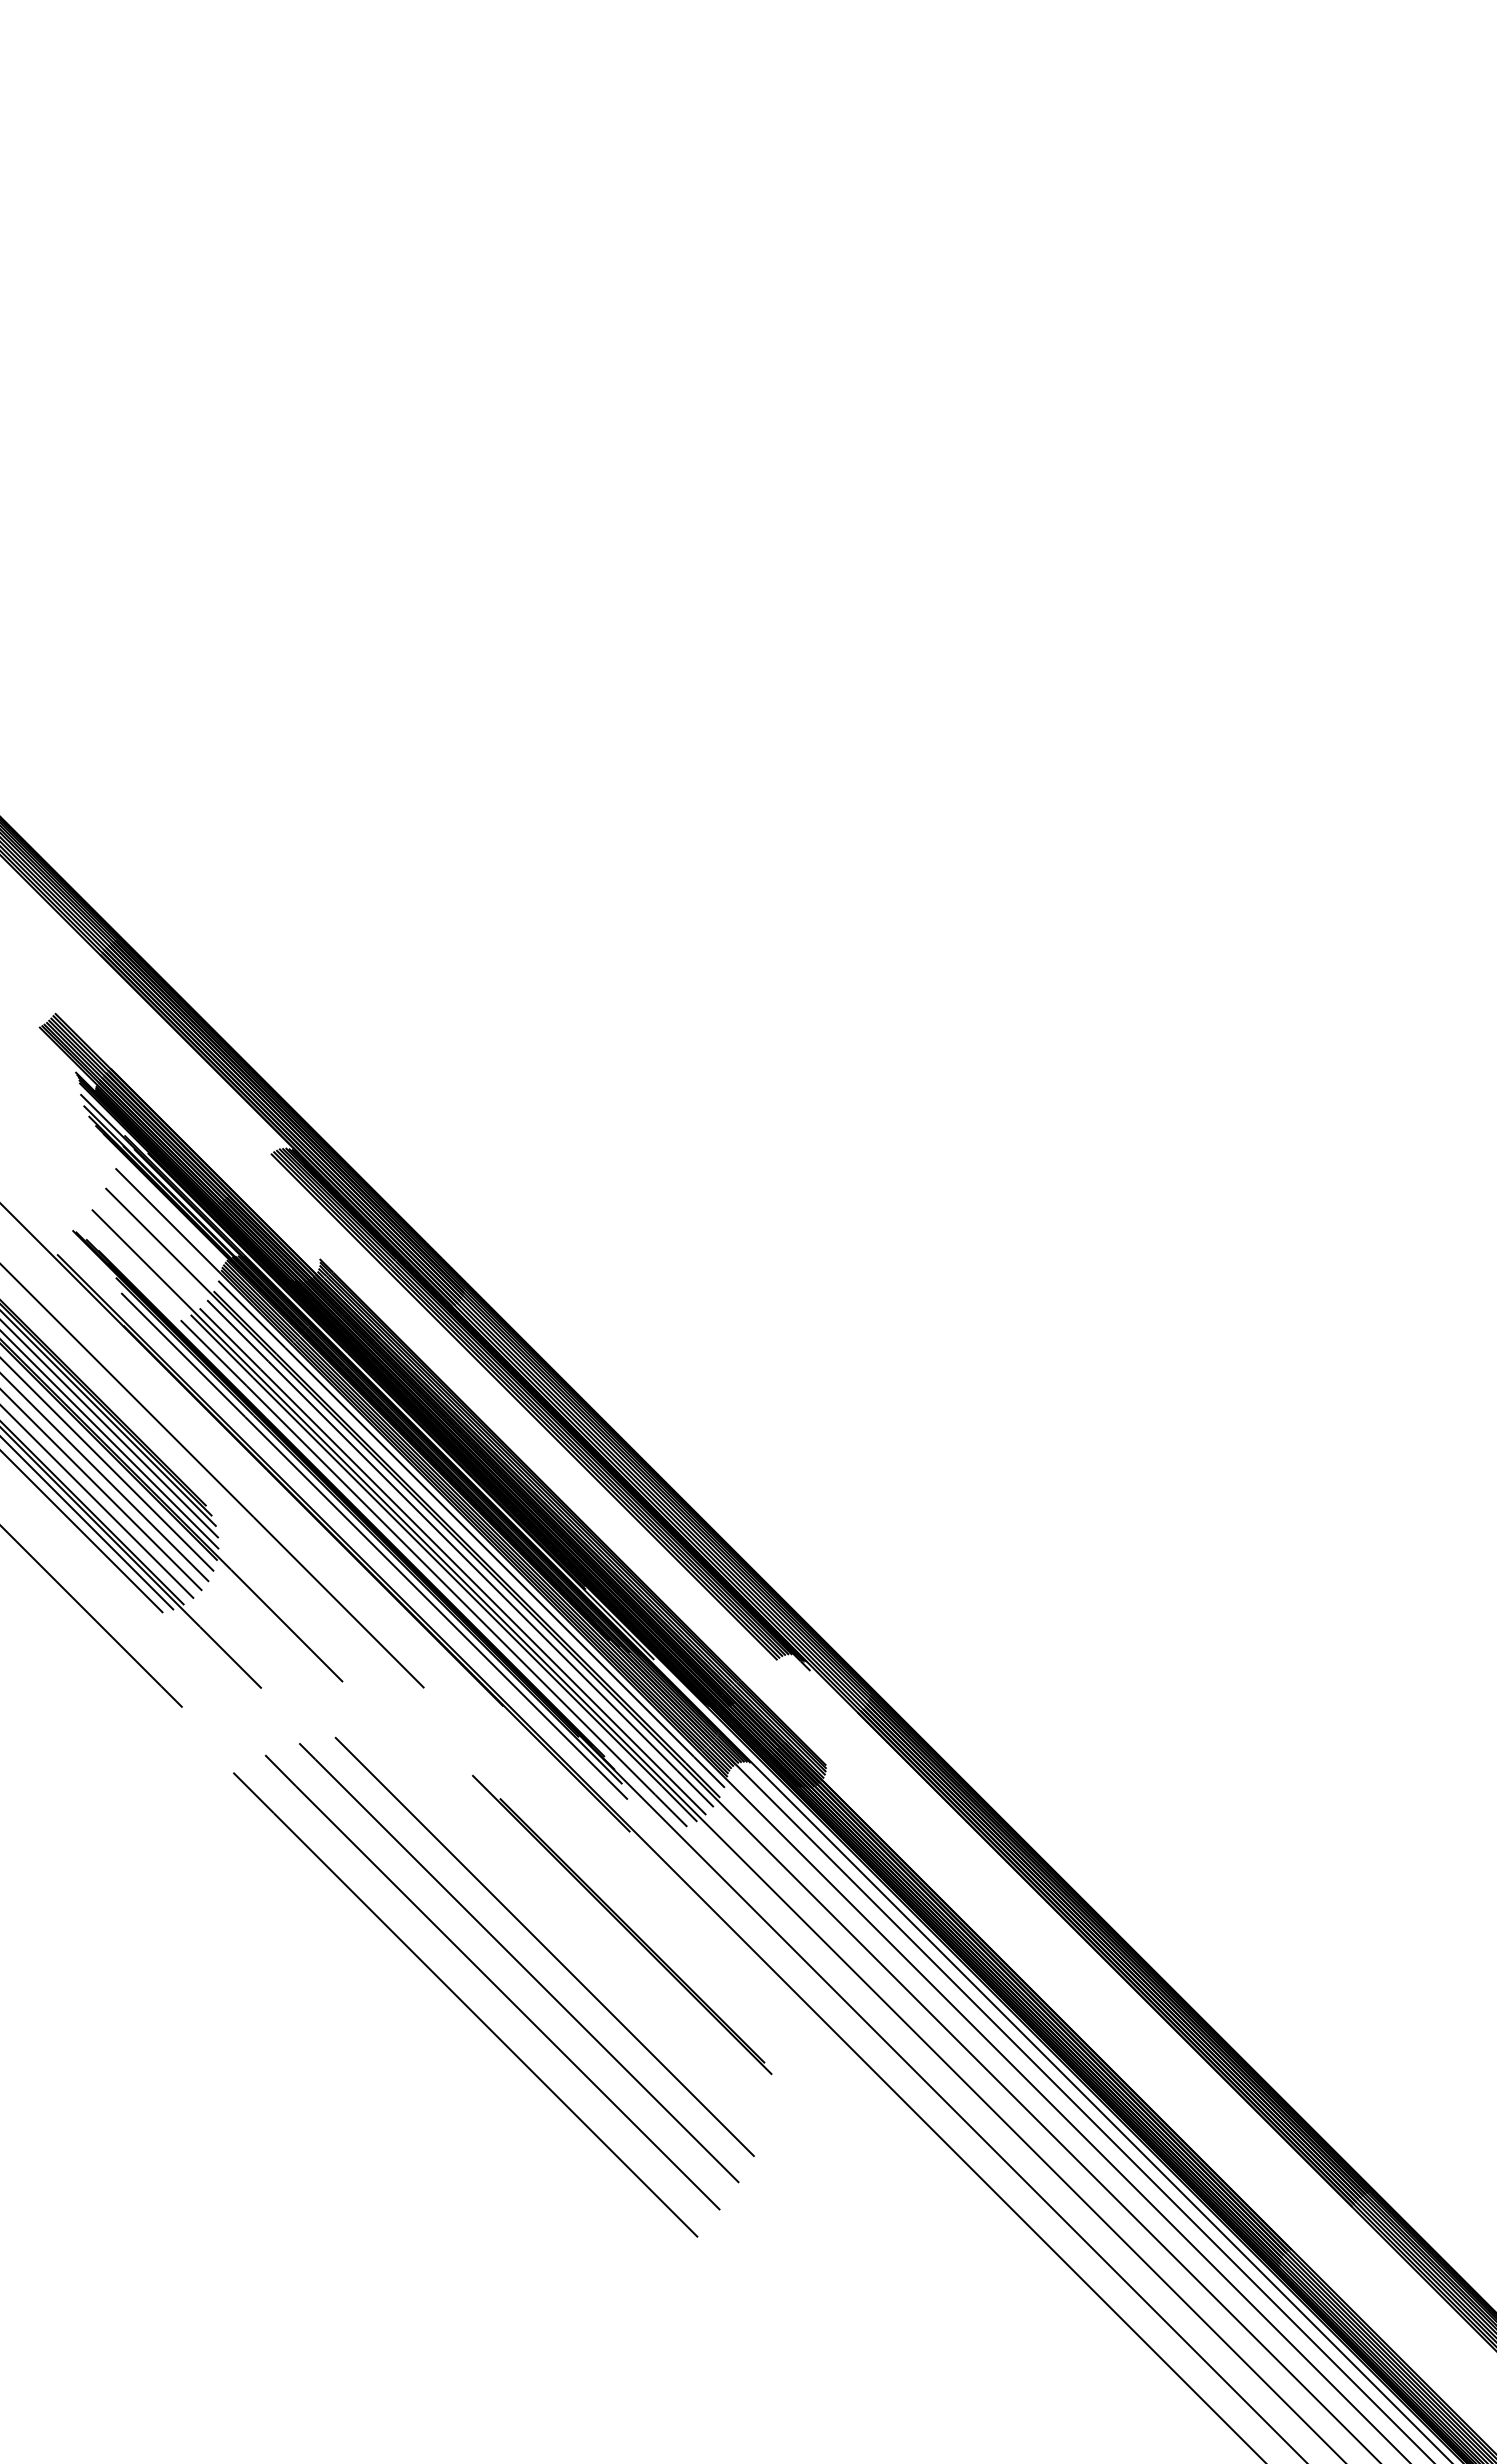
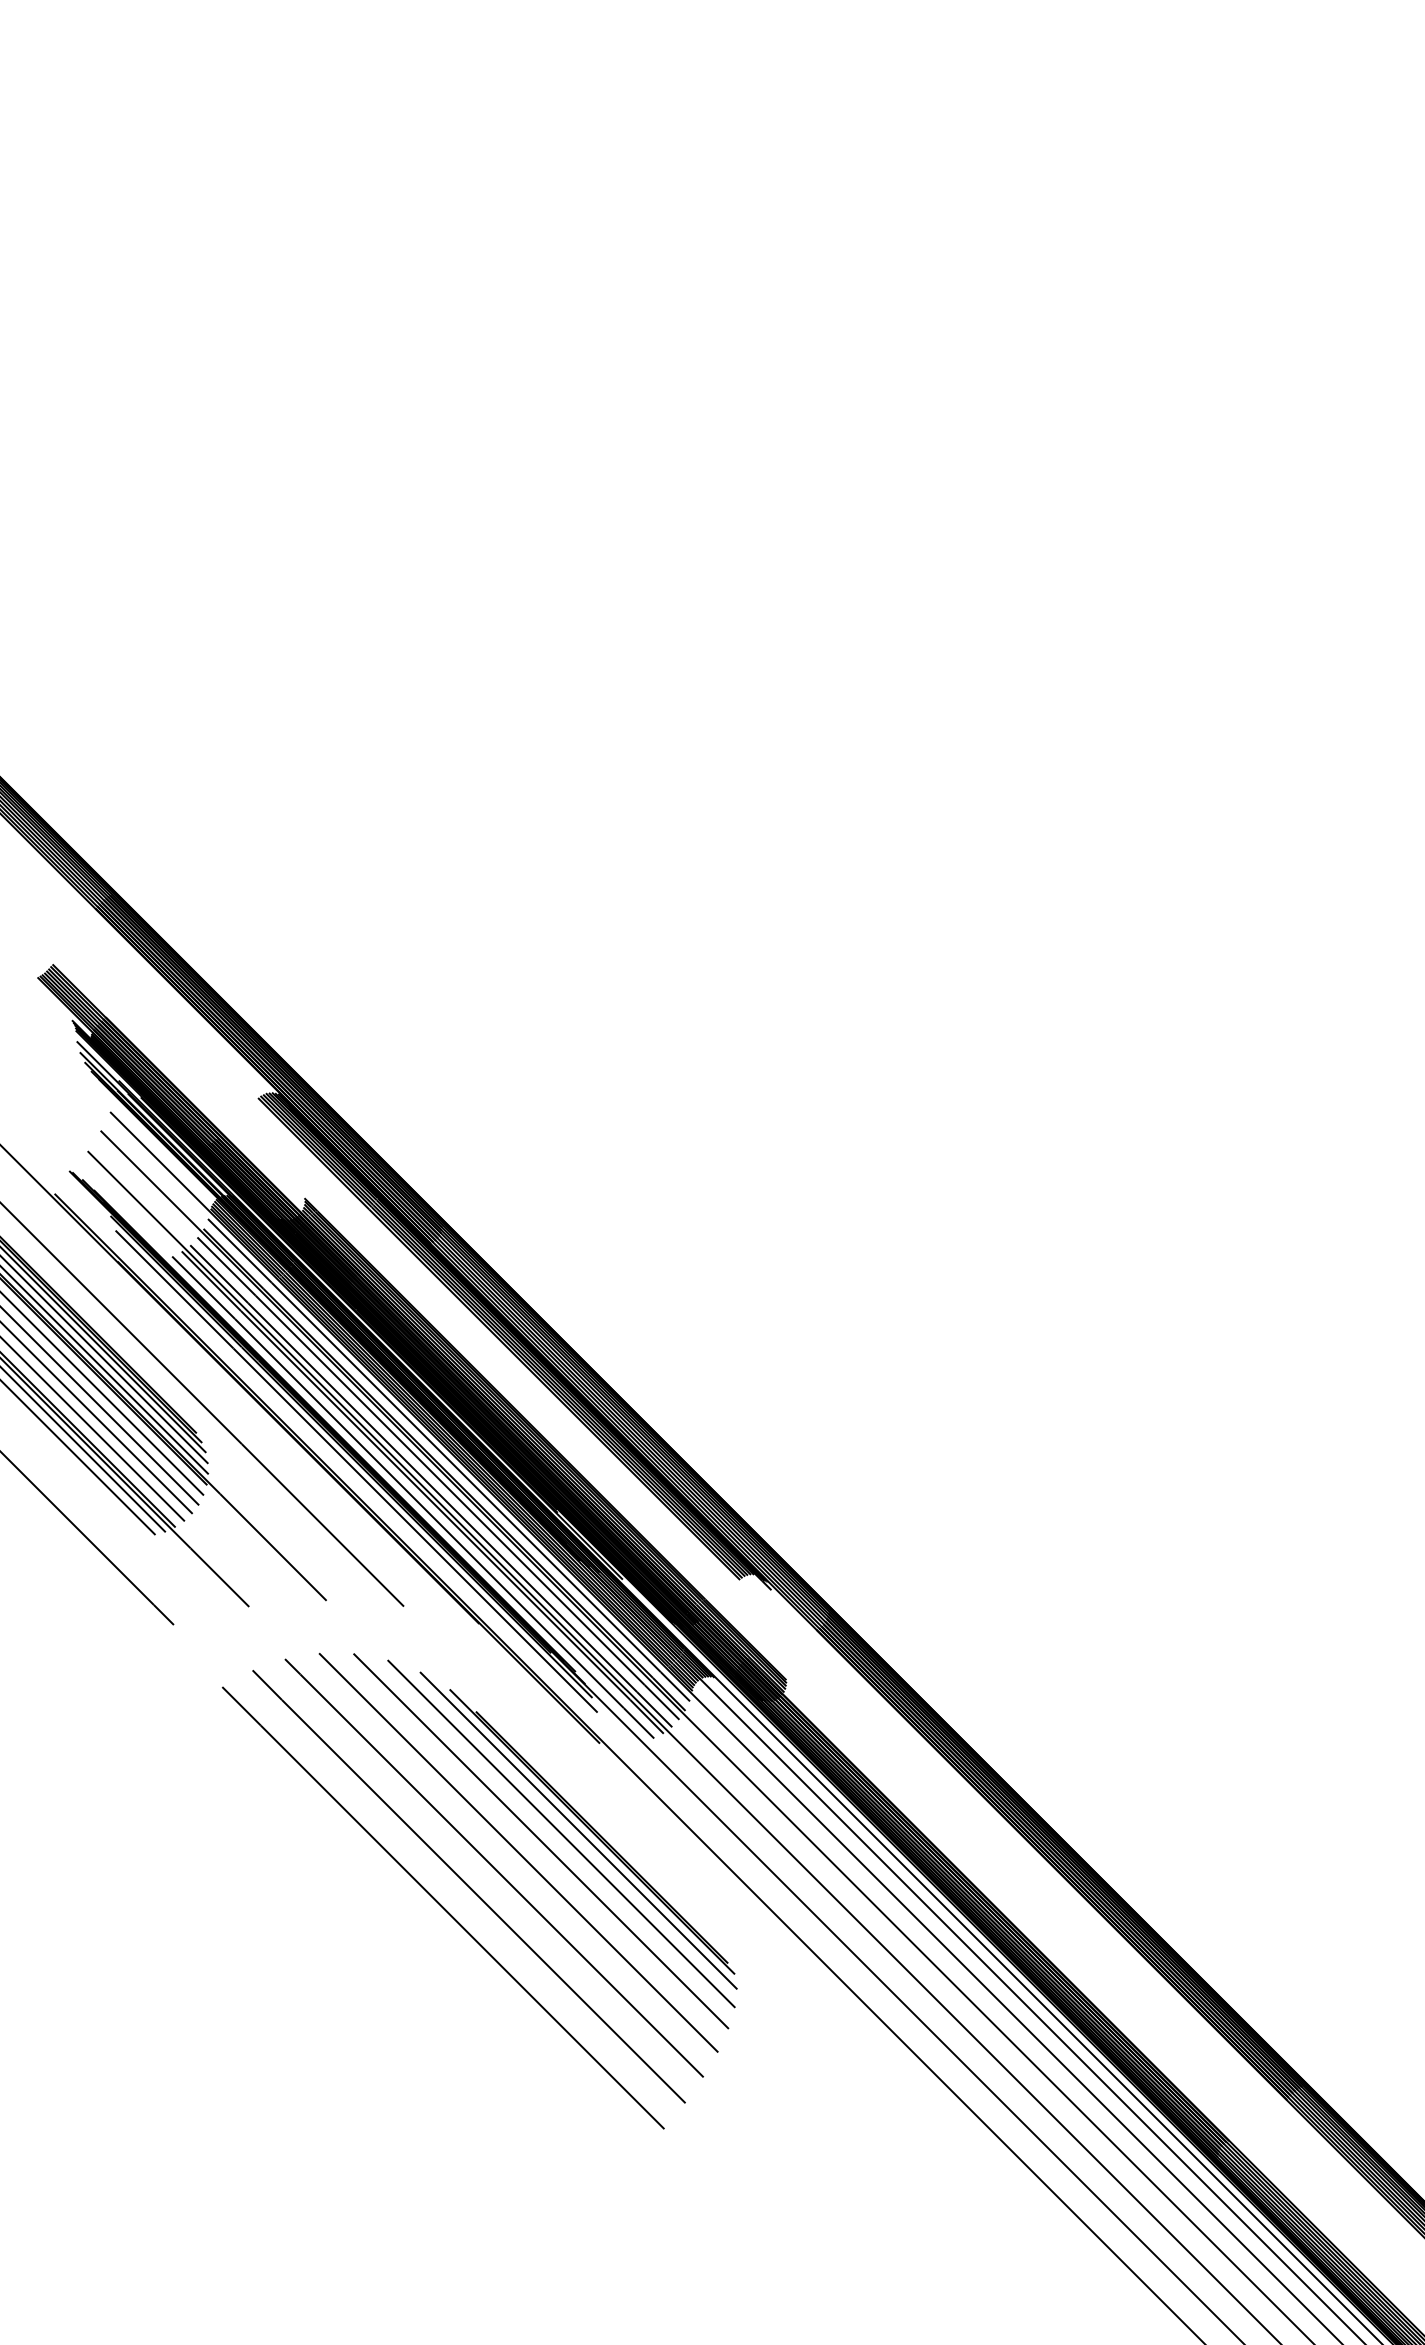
line: (607, 1923) -> (578, 1830), added
line: (589, 1926) -> (561, 1833), added
line: (568, 1934) -> (541, 1840), added

